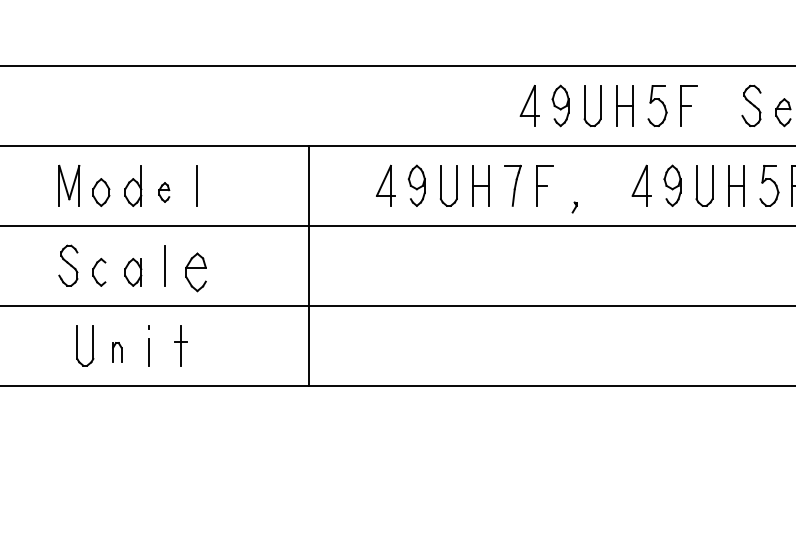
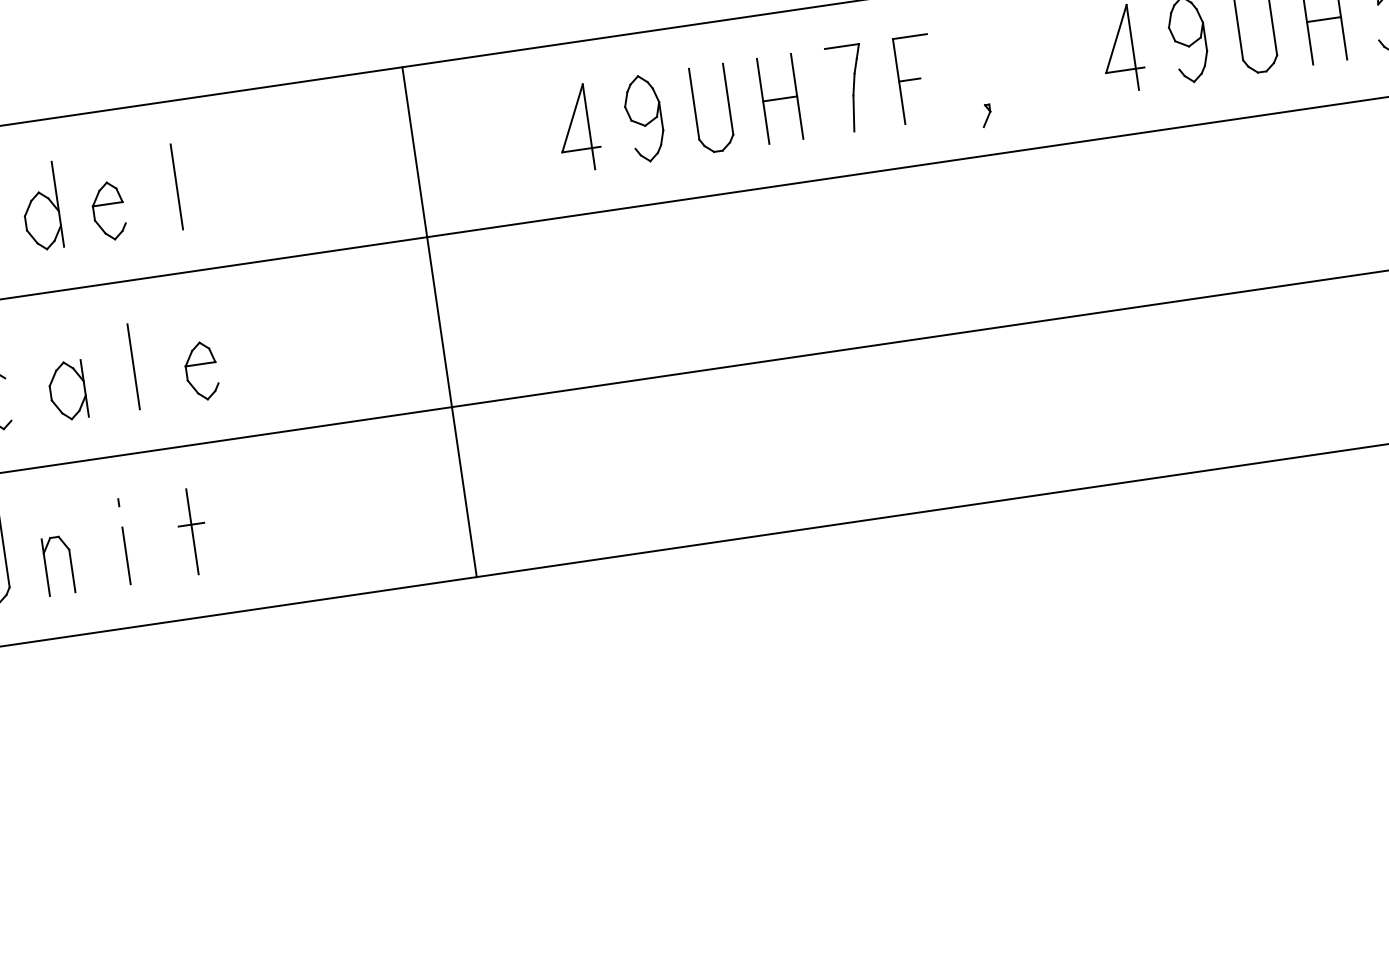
part: (164, 192) -> (109, 211), size x1.43
part: (196, 272) -> (202, 371), size x0.71
part: (117, 352) -> (59, 566), size x1.43

